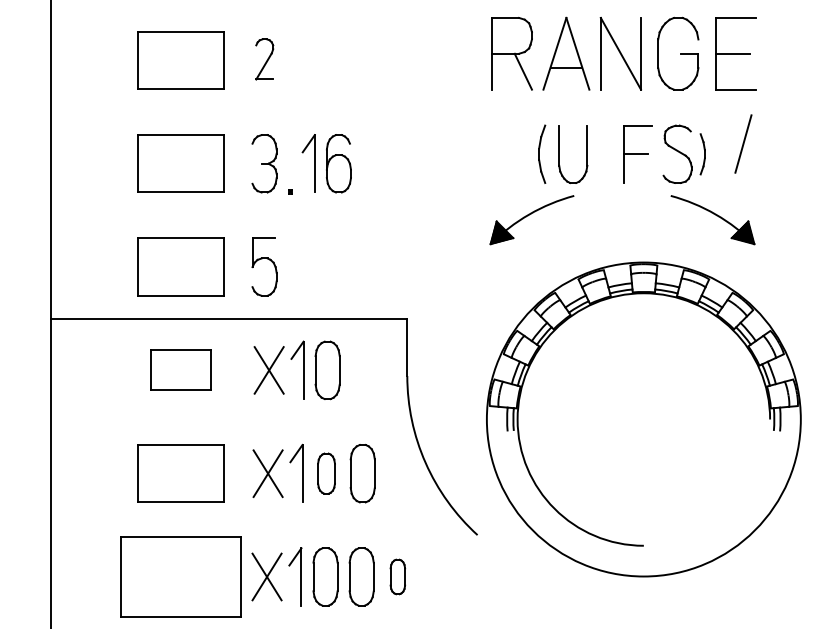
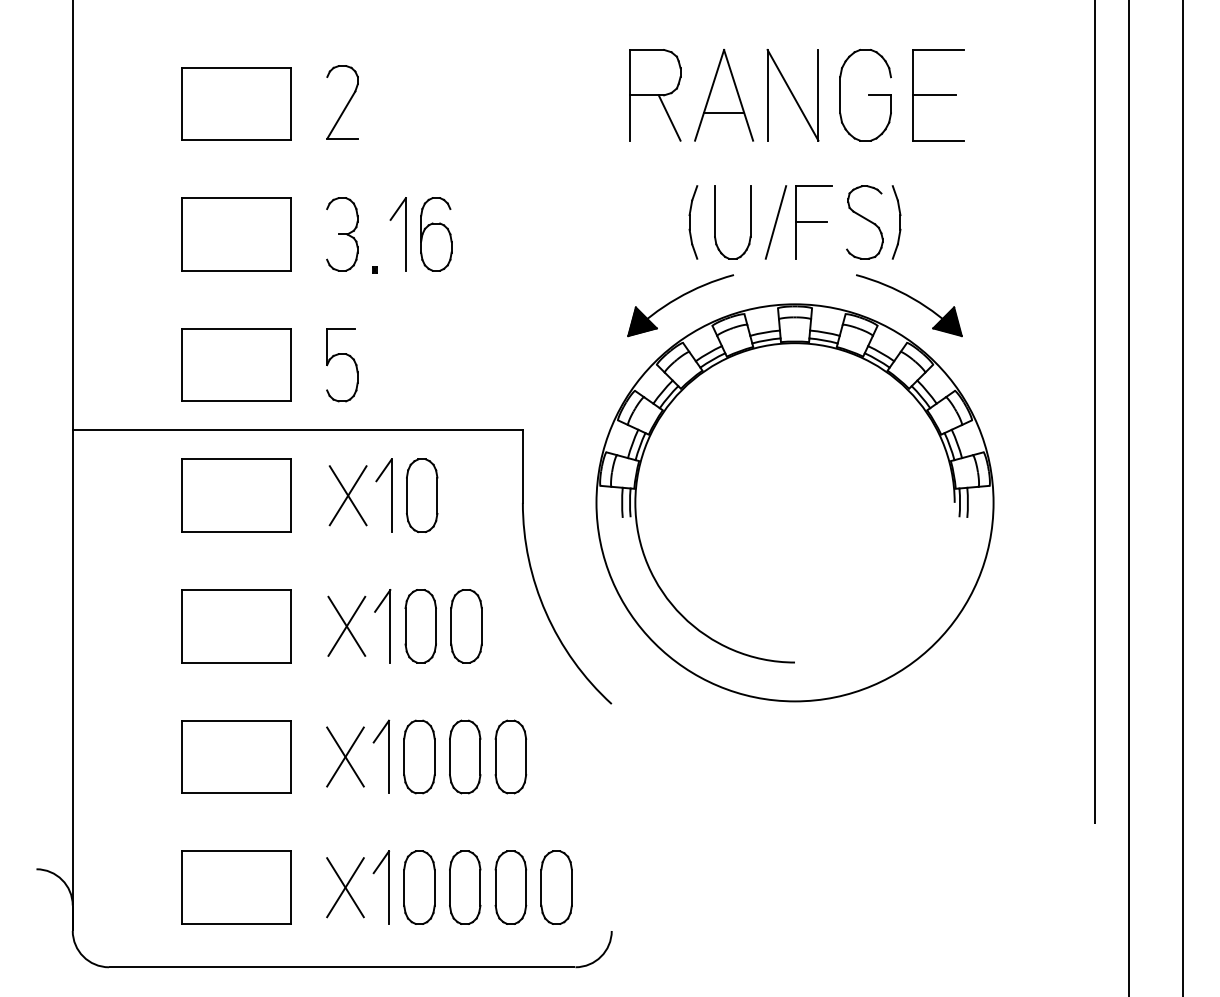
part: (264, 59) -> (342, 102), size x1.43
line: (743, 144) -> (775, 222), moved
part: (702, 154) -> (896, 222), size x1.43
part: (180, 370) -> (236, 495), size x1.43
part: (643, 419) -> (794, 502), moved
part: (326, 473) -> (420, 626), size x1.43
part: (180, 576) -> (236, 756), size x0.71
part: (397, 576) -> (510, 756), size x1.67

